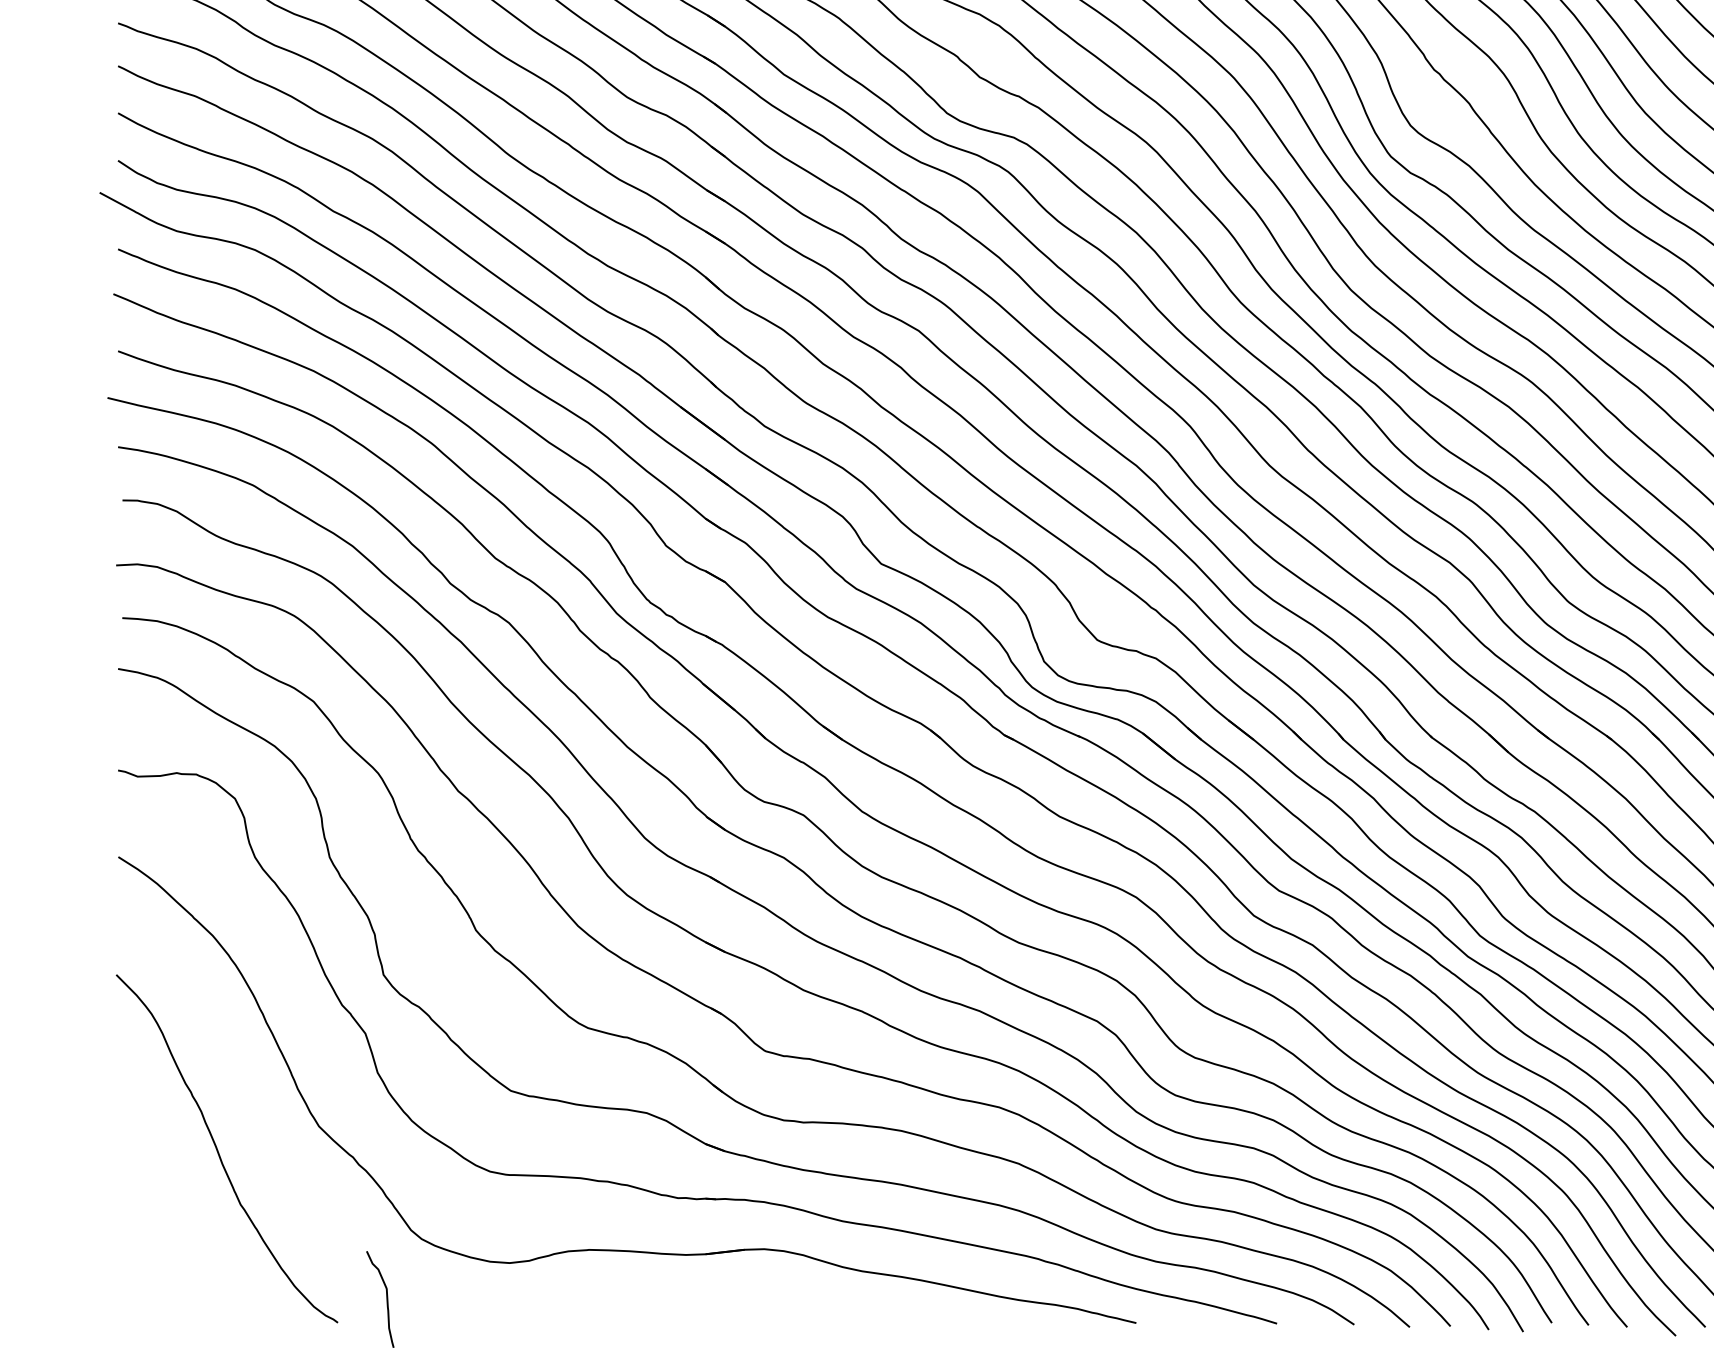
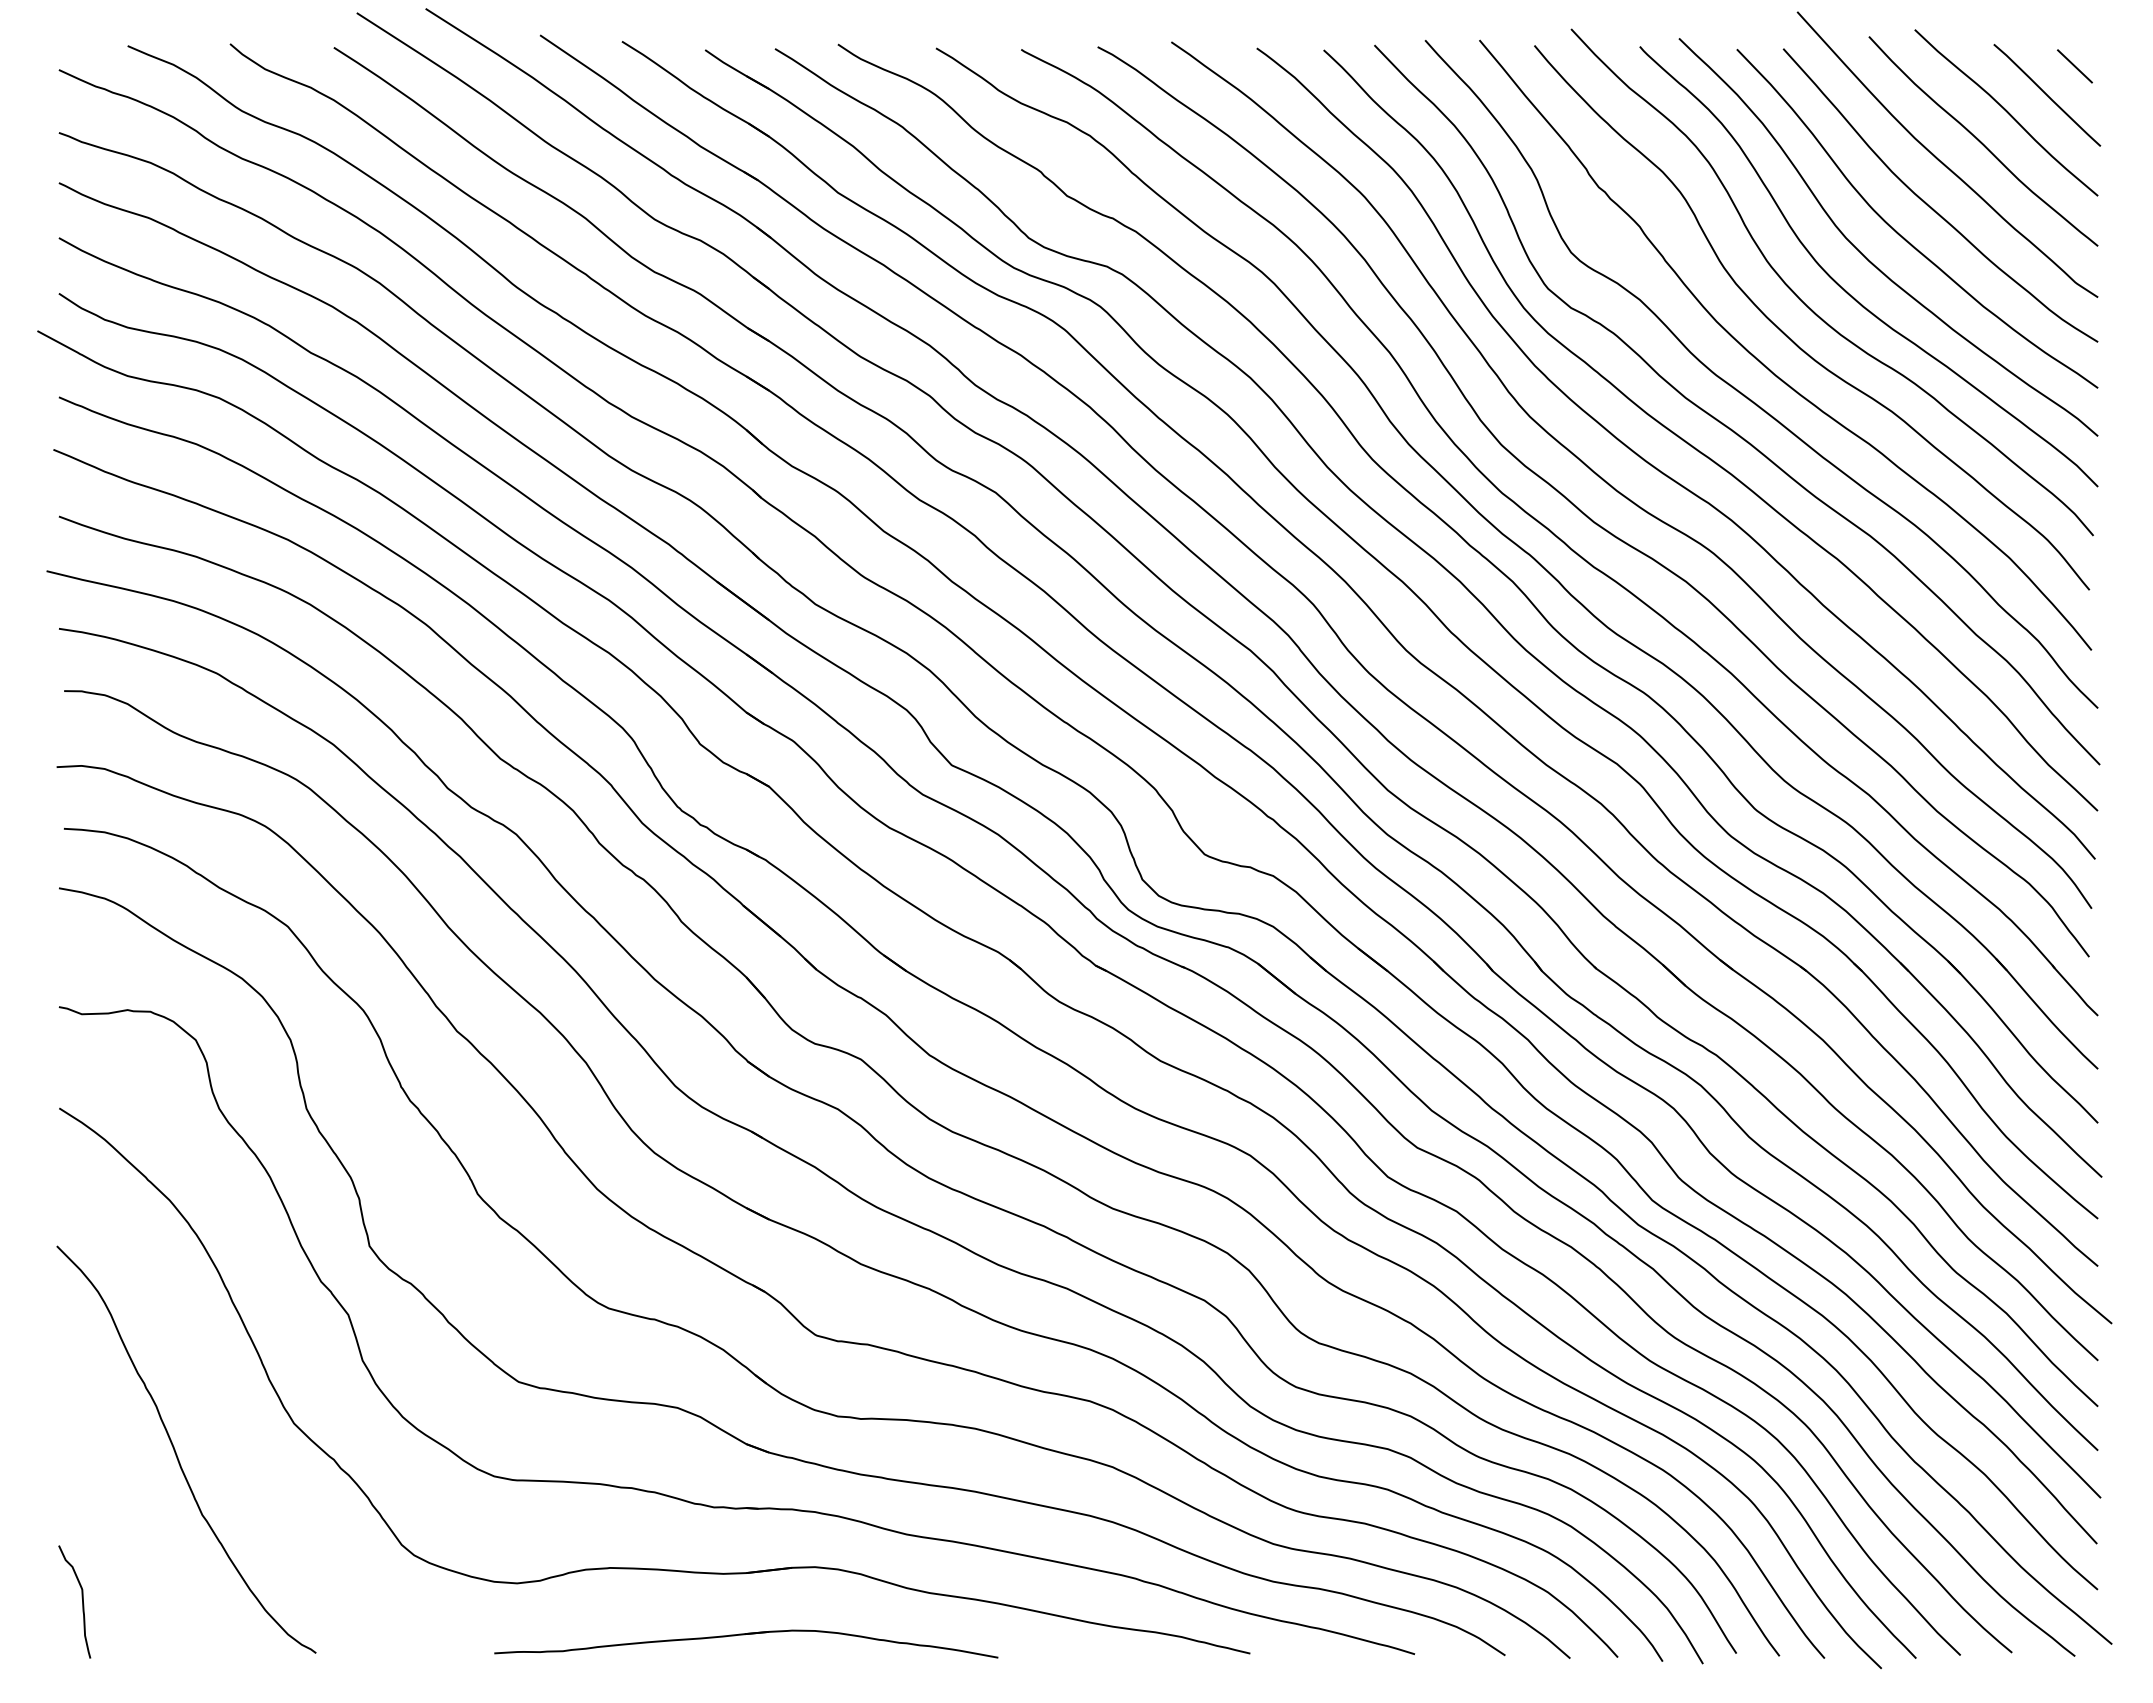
curve: (386, 1299) -> (82, 1601), moved
part: (704, 1307) -> (744, 1635), added

